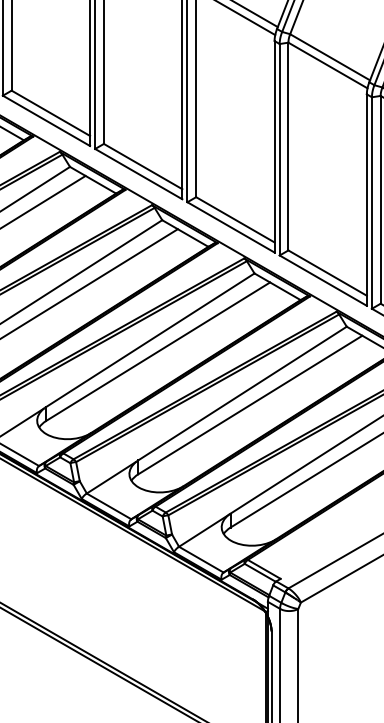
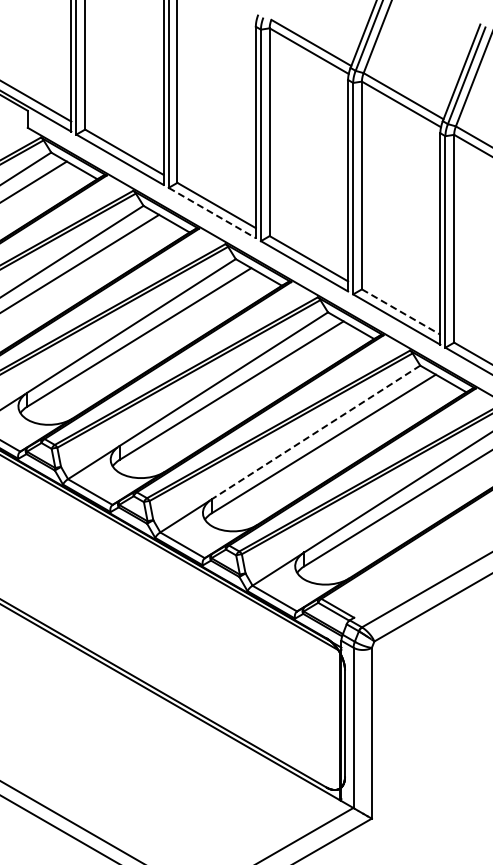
line: (138, 174) -> (212, 213), solid -> dashed
line: (327, 273) -> (401, 312), solid -> dashed
line: (242, 393) -> (316, 432), solid -> dashed

